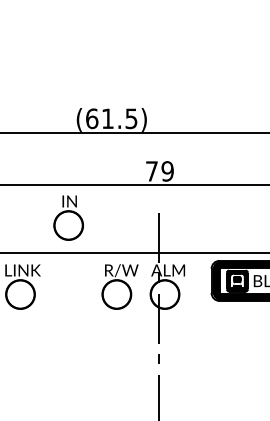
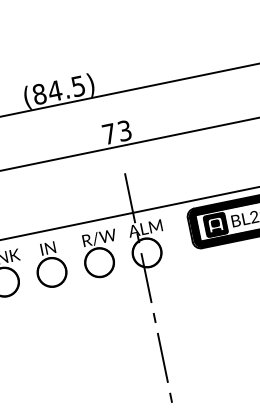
text: (100, 118) -> (47, 92), (61.5) -> (84.5)
text: (167, 171) -> (124, 131), 79 -> 73
part: (68, 217) -> (50, 264), moved

